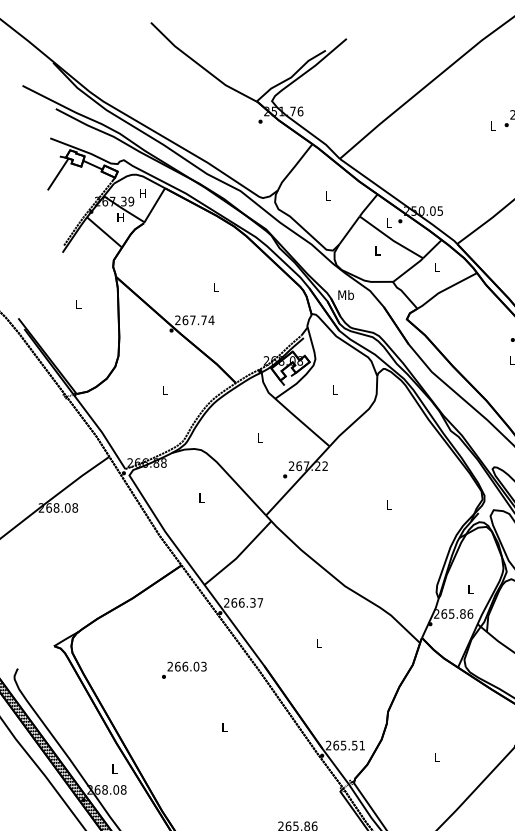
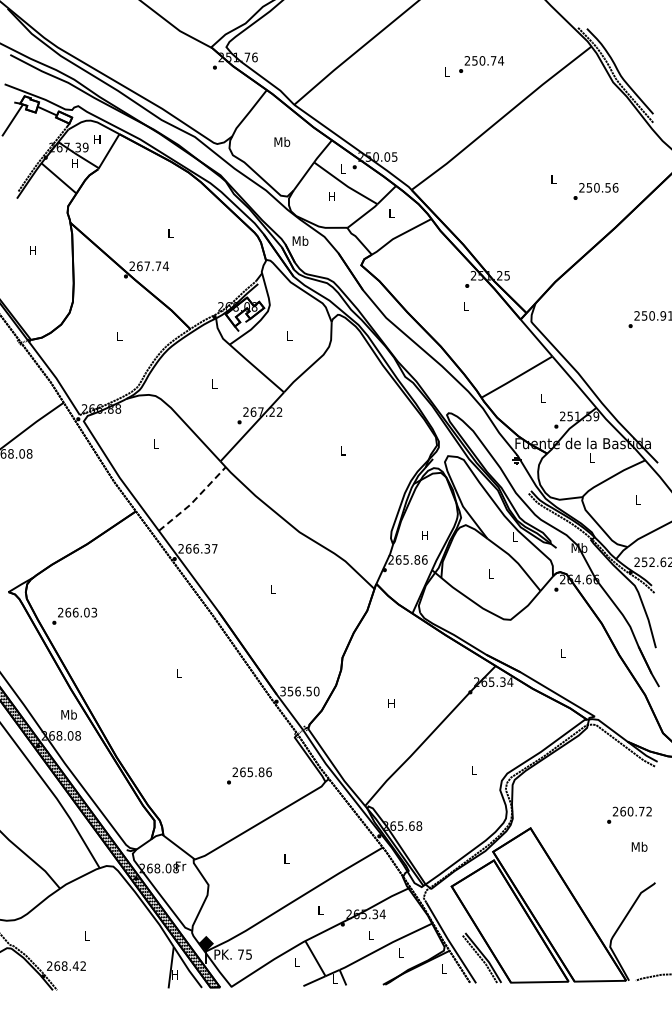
text: (328, 195) -> (282, 141), L -> Mb
text: (377, 250) -> (331, 196), L -> H
text: (78, 304) -> (32, 250), L -> H
line: (239, 555) -> (193, 501), solid -> dashed
text: (470, 589) -> (424, 535), L -> H
text: (184, 669) -> (74, 615), moved
text: (345, 745) -> (299, 691), 265.51 -> 356.50
text: (437, 757) -> (391, 703), L -> H
text: (114, 768) -> (68, 714), L -> Mb

